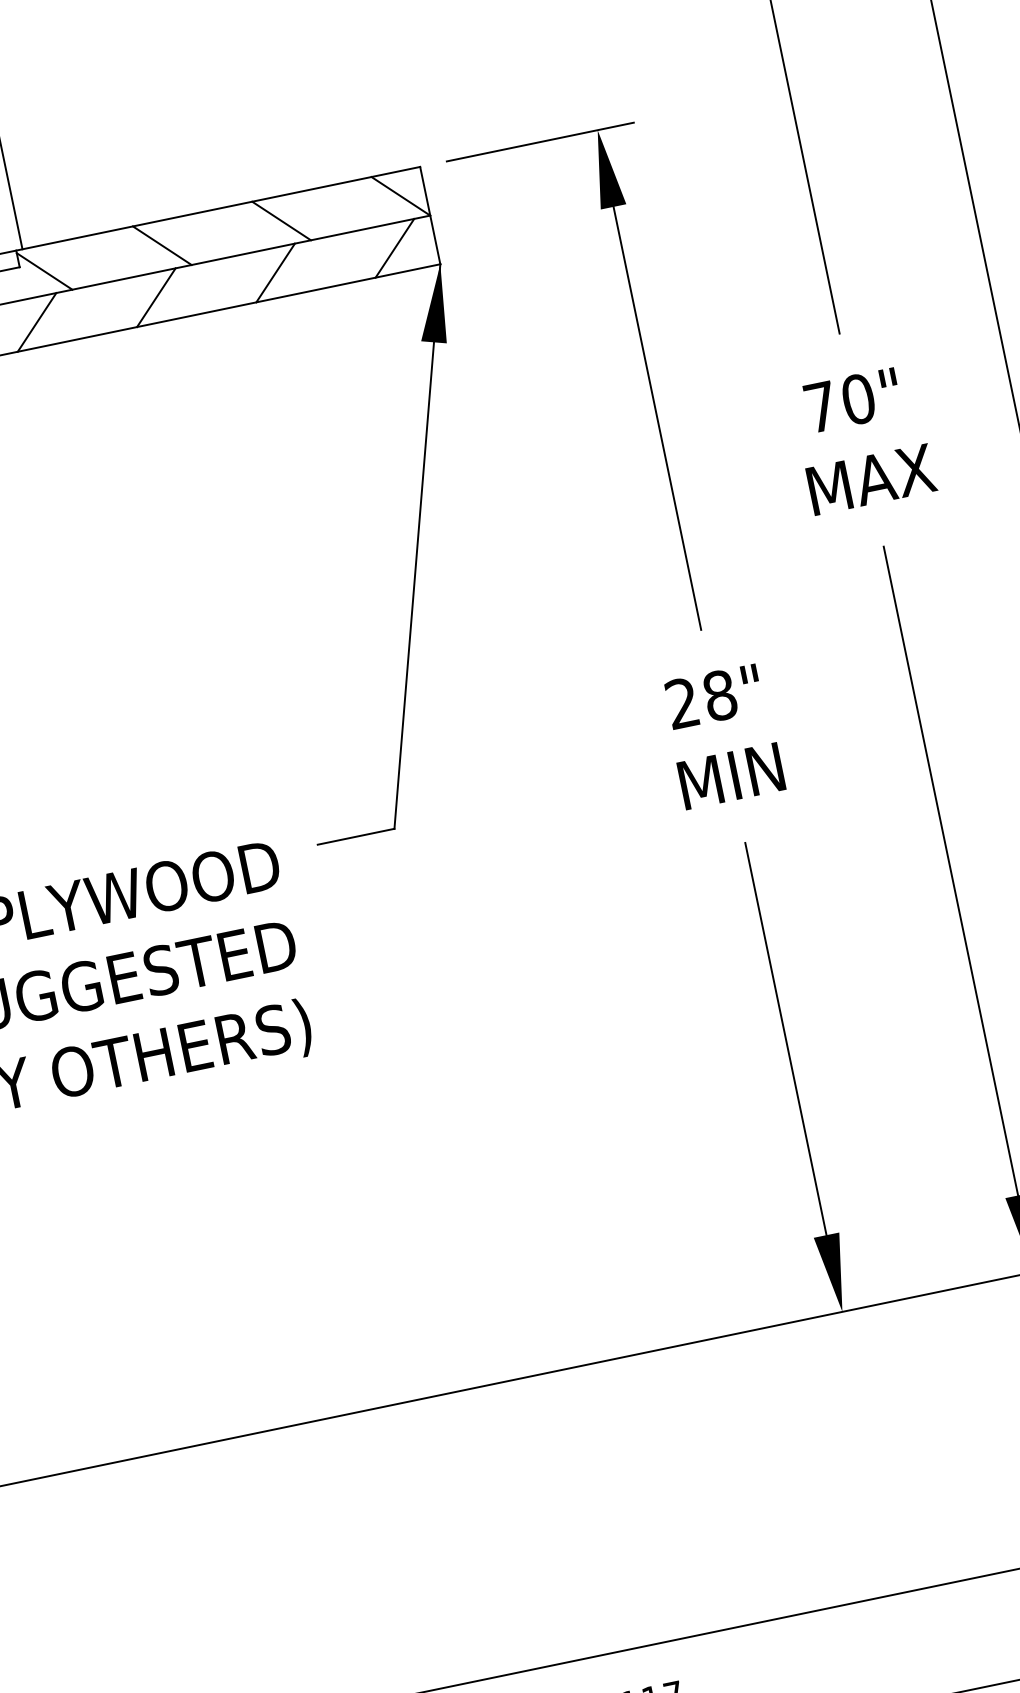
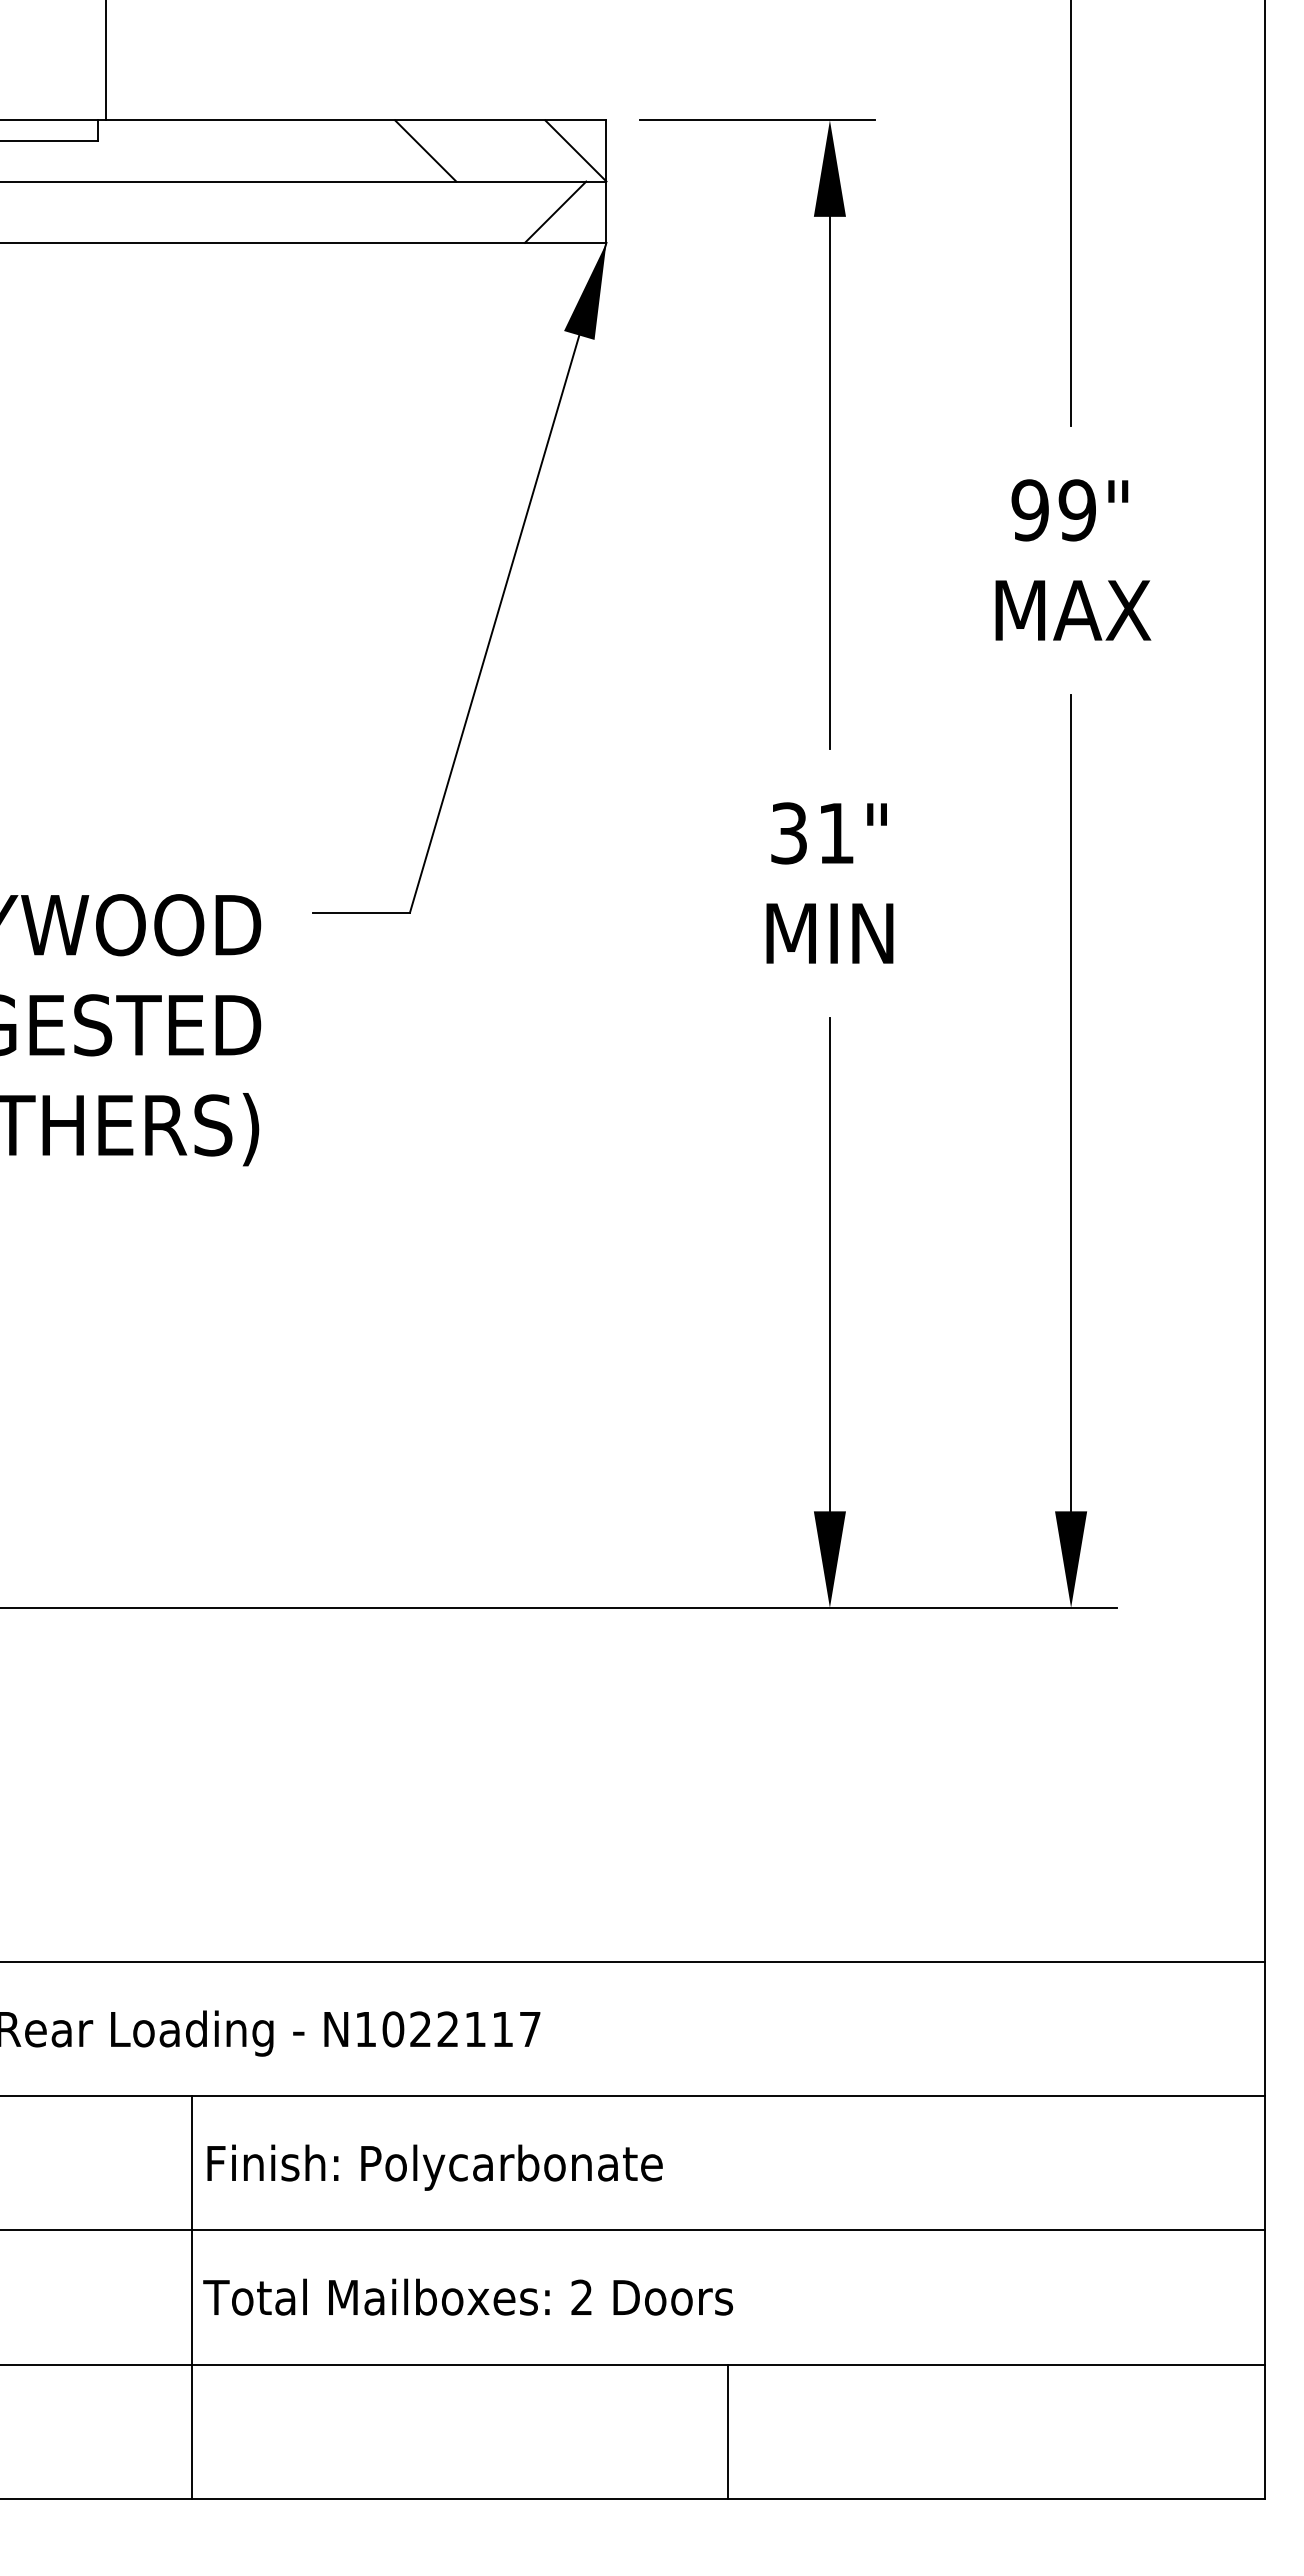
line: (162, 245) -> (275, 150), removed
line: (44, 271) -> (126, 152), removed
line: (275, 272) -> (405, 211), removed
line: (155, 297) -> (254, 211), removed
line: (36, 321) -> (104, 211), removed
text: (839, 403) -> (1053, 510), 70" -> 99"
text: (701, 699) -> (812, 833), 28" -> 31"

